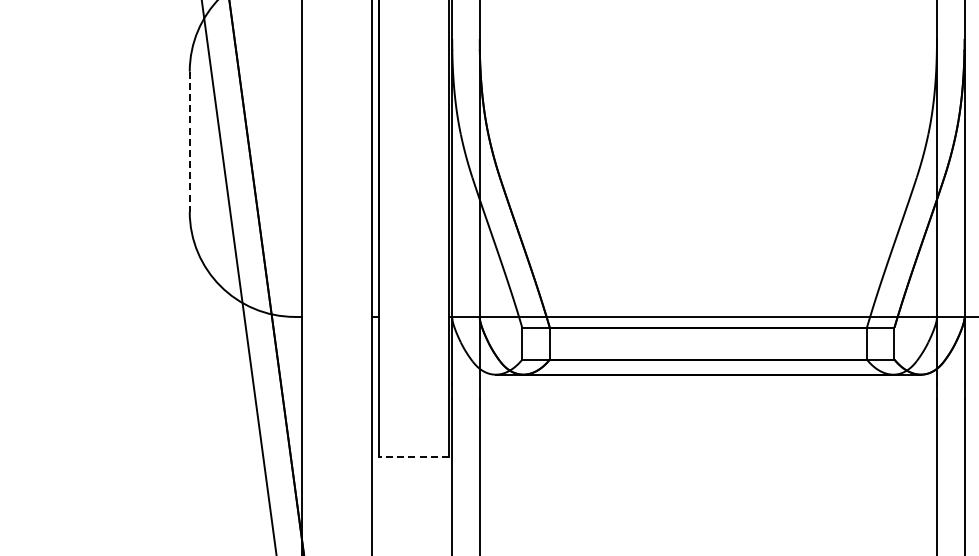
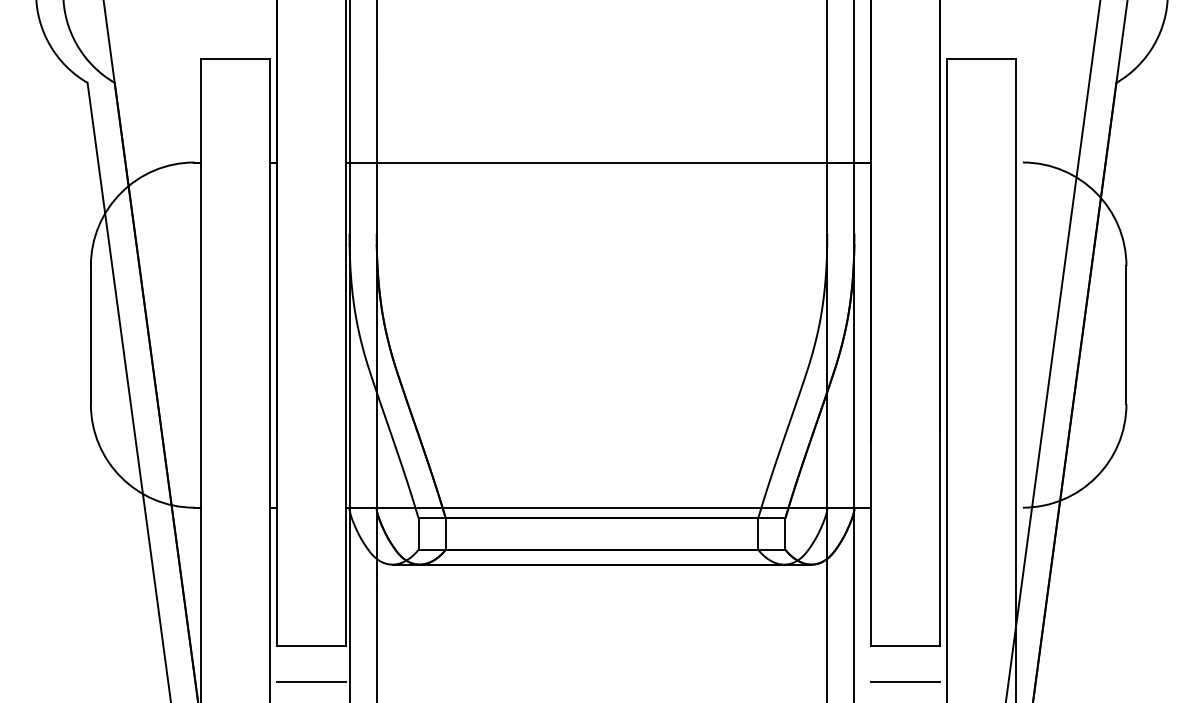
line: (189, 142) -> (90, 335), dashed -> solid
line: (413, 456) -> (311, 645), dashed -> solid
line: (413, 494) -> (311, 682), added

